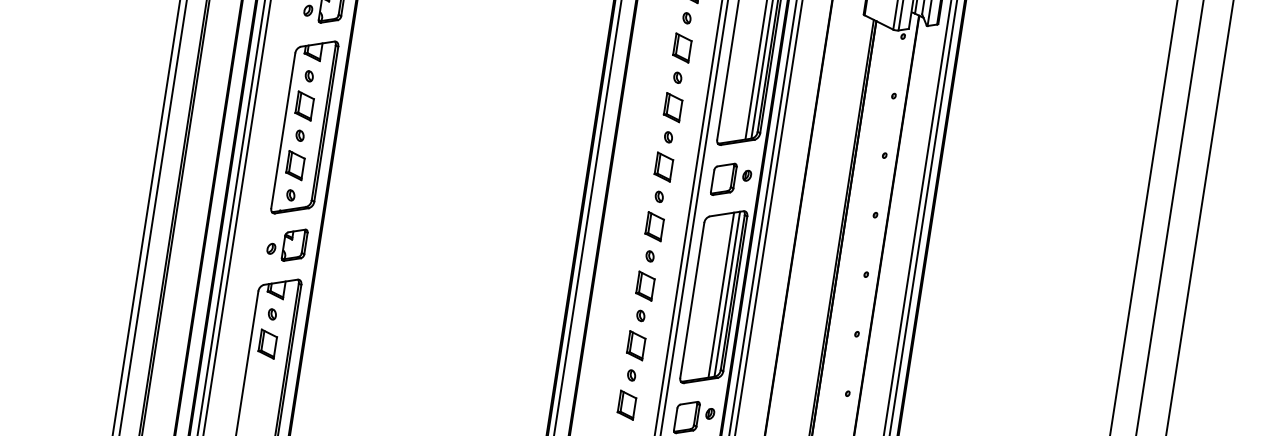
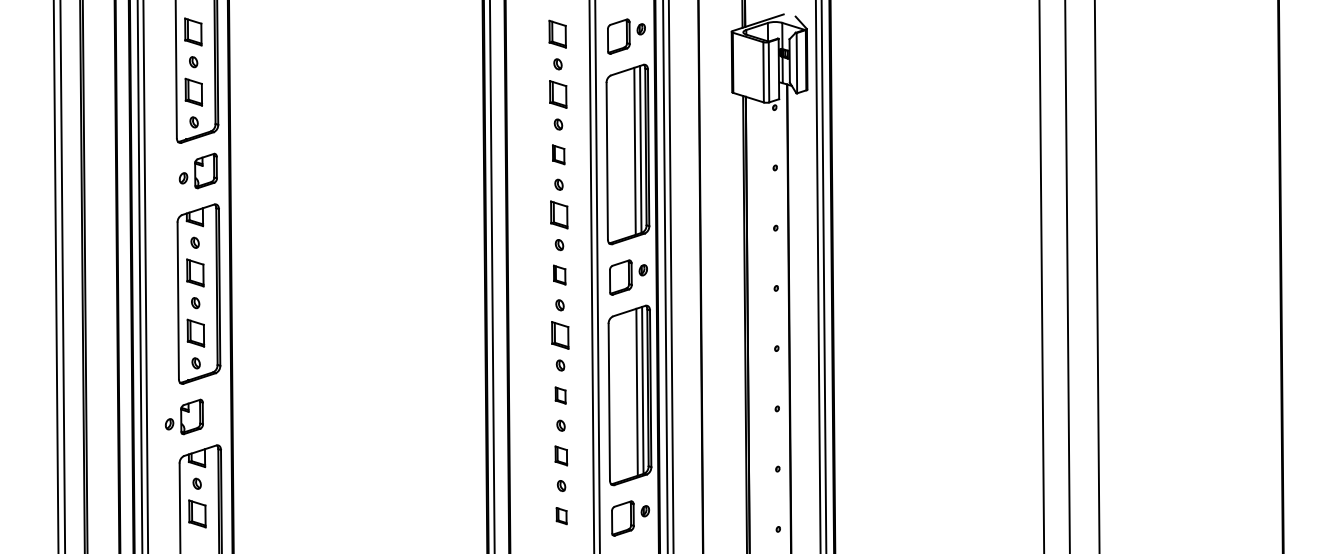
part: (682, 47) -> (558, 154), size x0.7
part: (663, 166) -> (559, 274), size x0.7
part: (286, 243) -> (183, 416), moved
part: (645, 285) -> (560, 395), size x0.6
part: (636, 345) -> (561, 455), size x0.7
part: (626, 404) -> (561, 515), size x0.6

